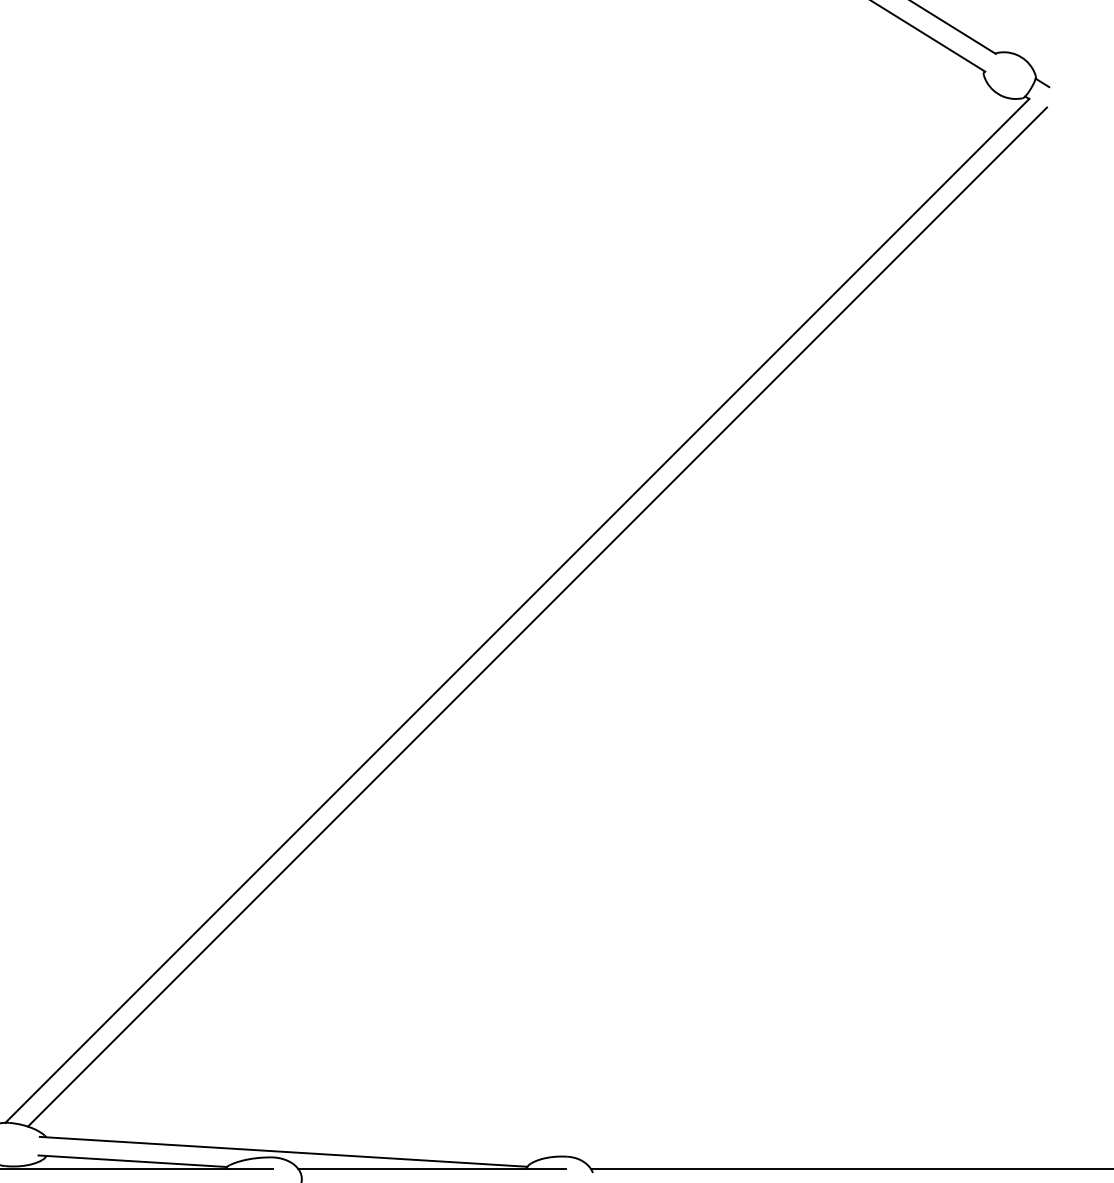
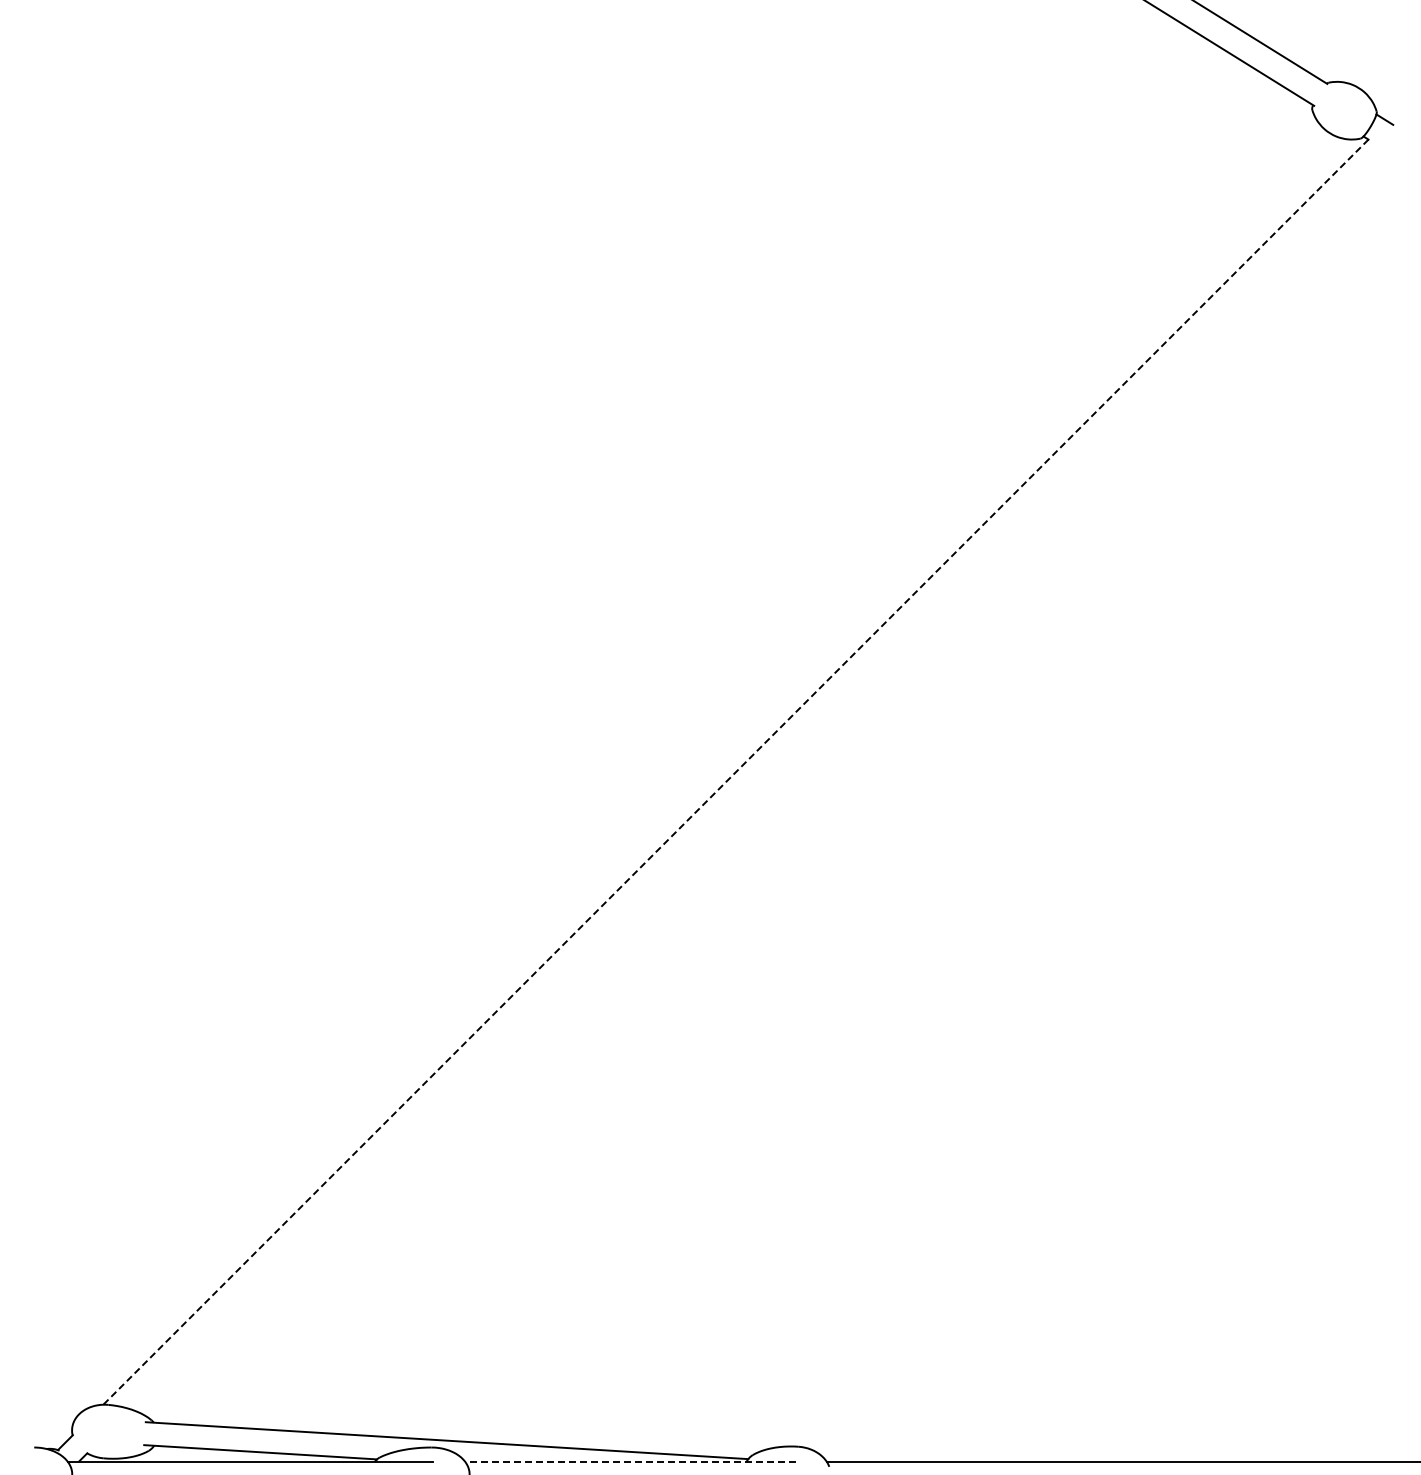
line: (517, 611) -> (735, 772), solid -> dashed
line: (537, 616) -> (760, 779), removed
line: (431, 1168) -> (629, 1461), solid -> dashed

